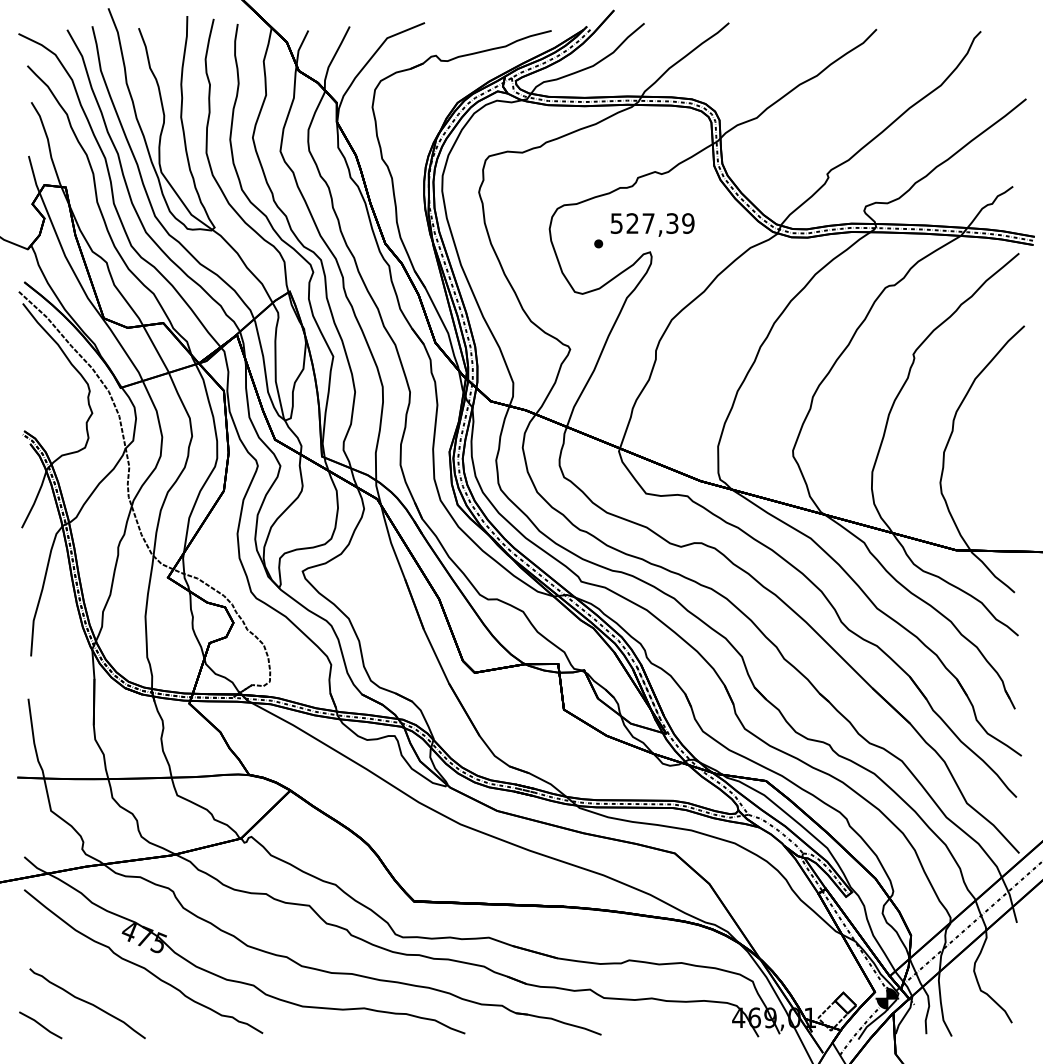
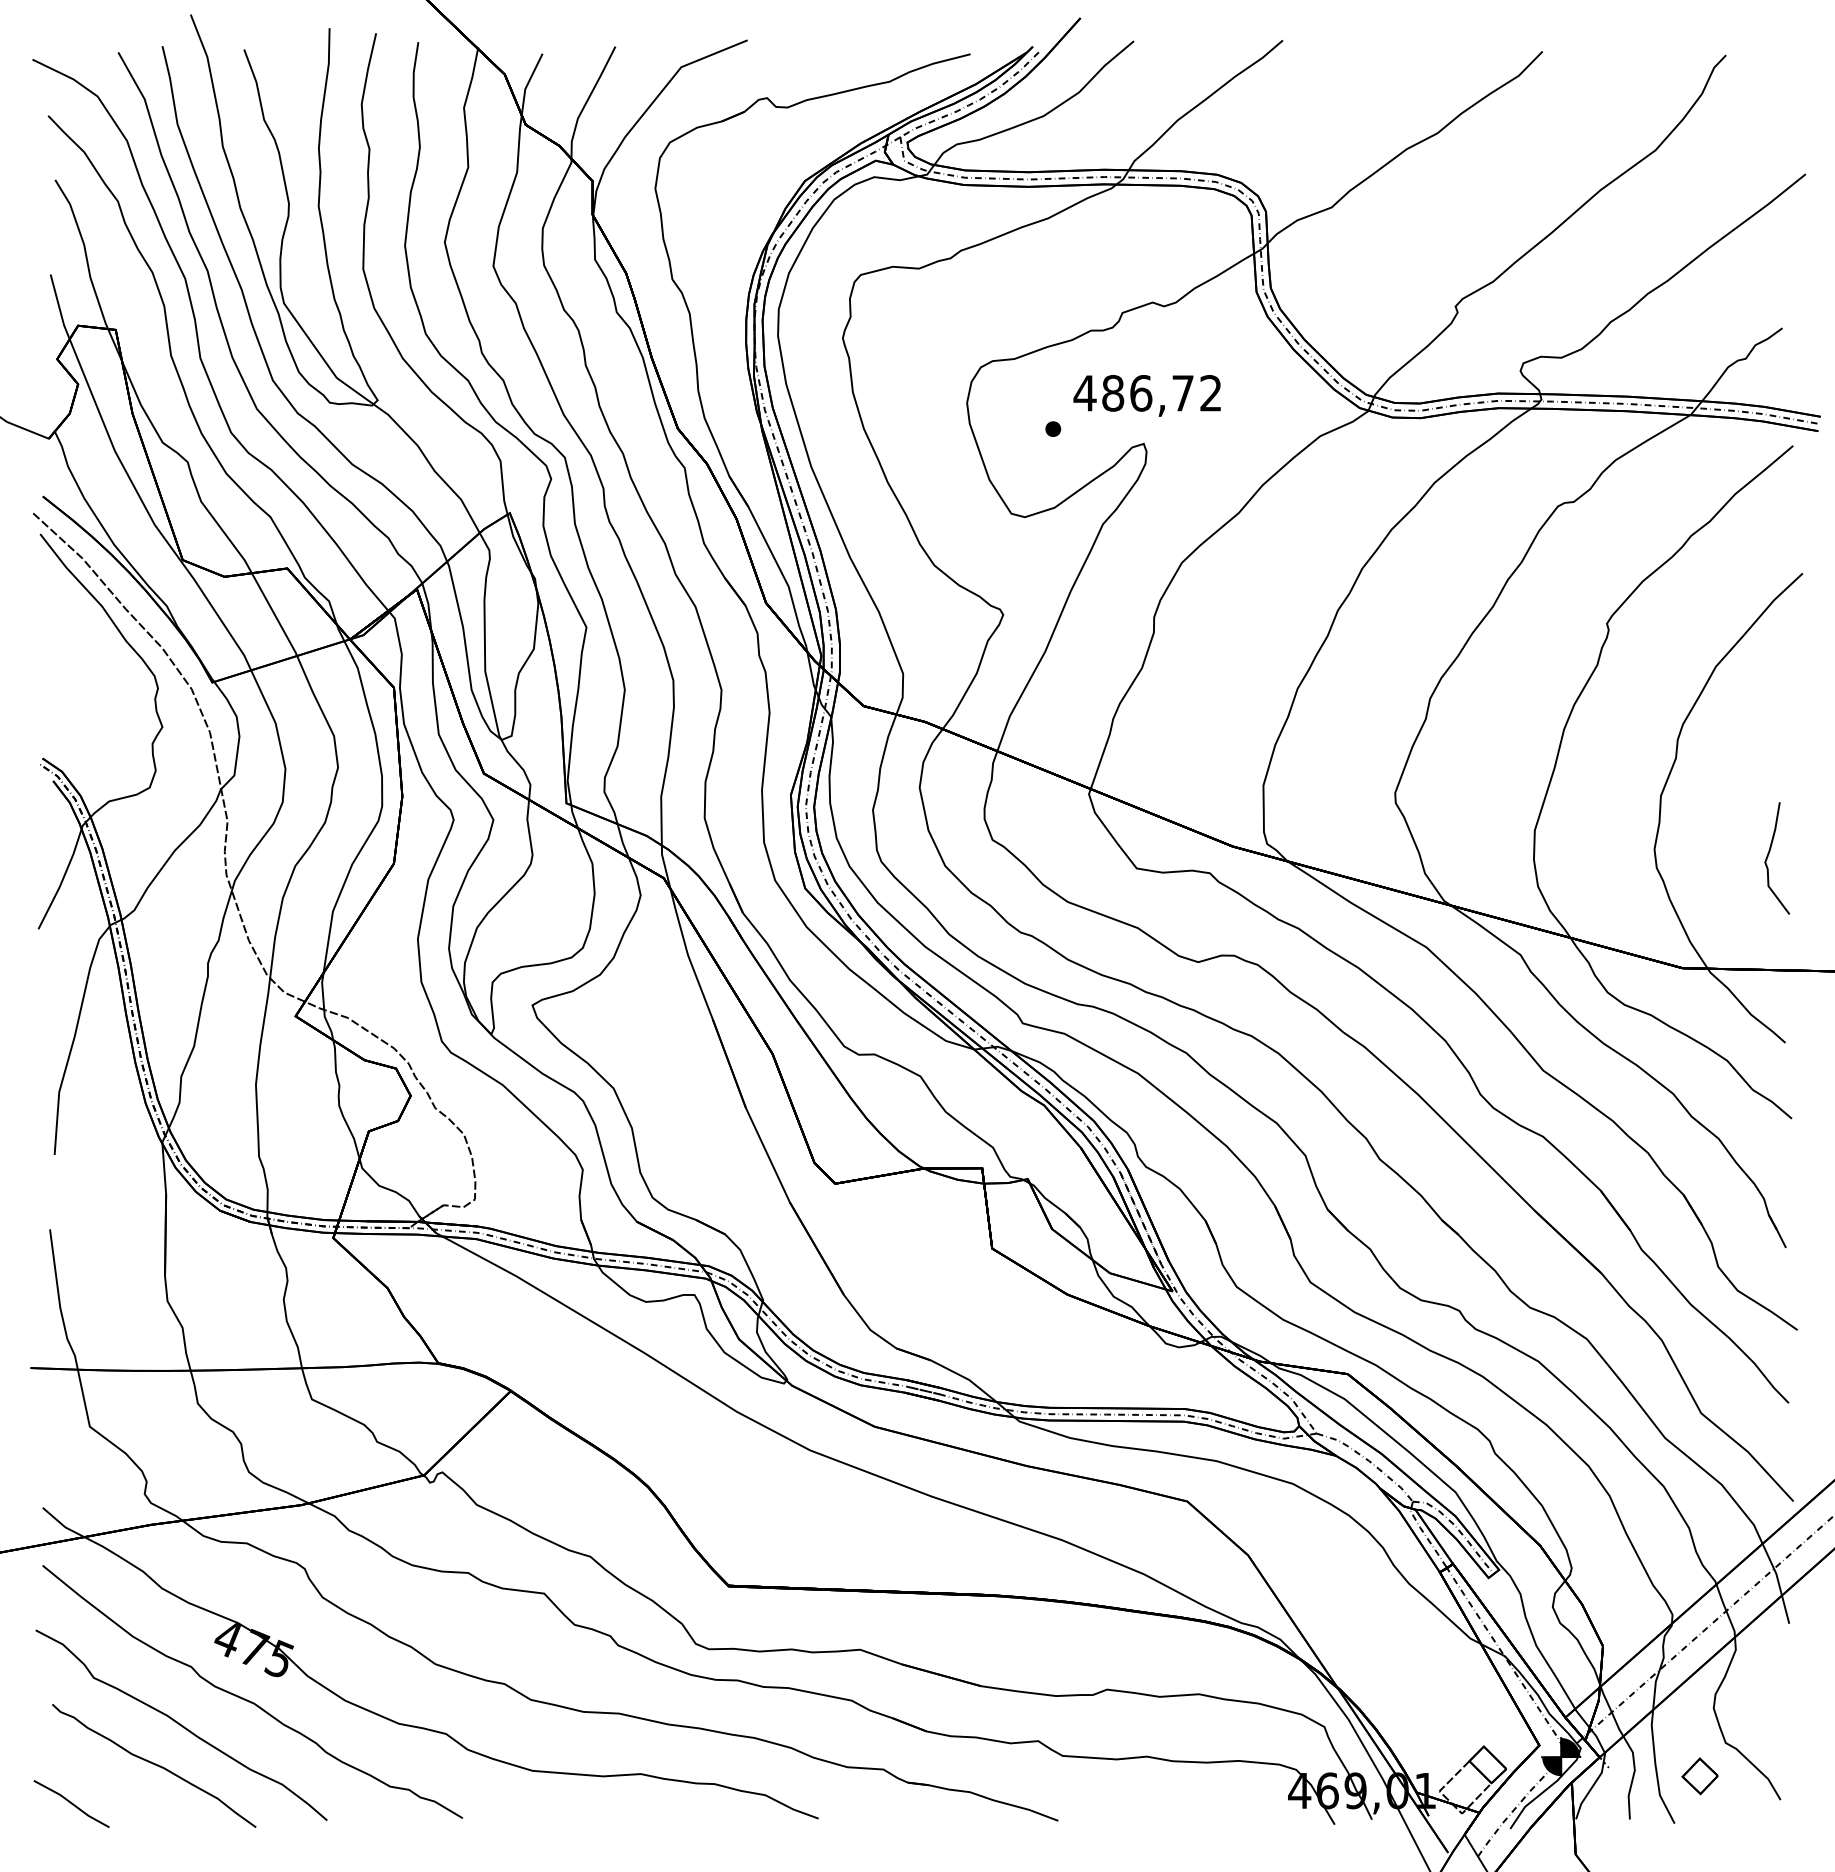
text: (652, 223) -> (1147, 393), 527,39 -> 486,72
curve: (1006, 485) -> (1770, 854), added
curve: (103, 980) -> (182, 1725), added
part: (965, 1009) -> (1698, 1776), added

